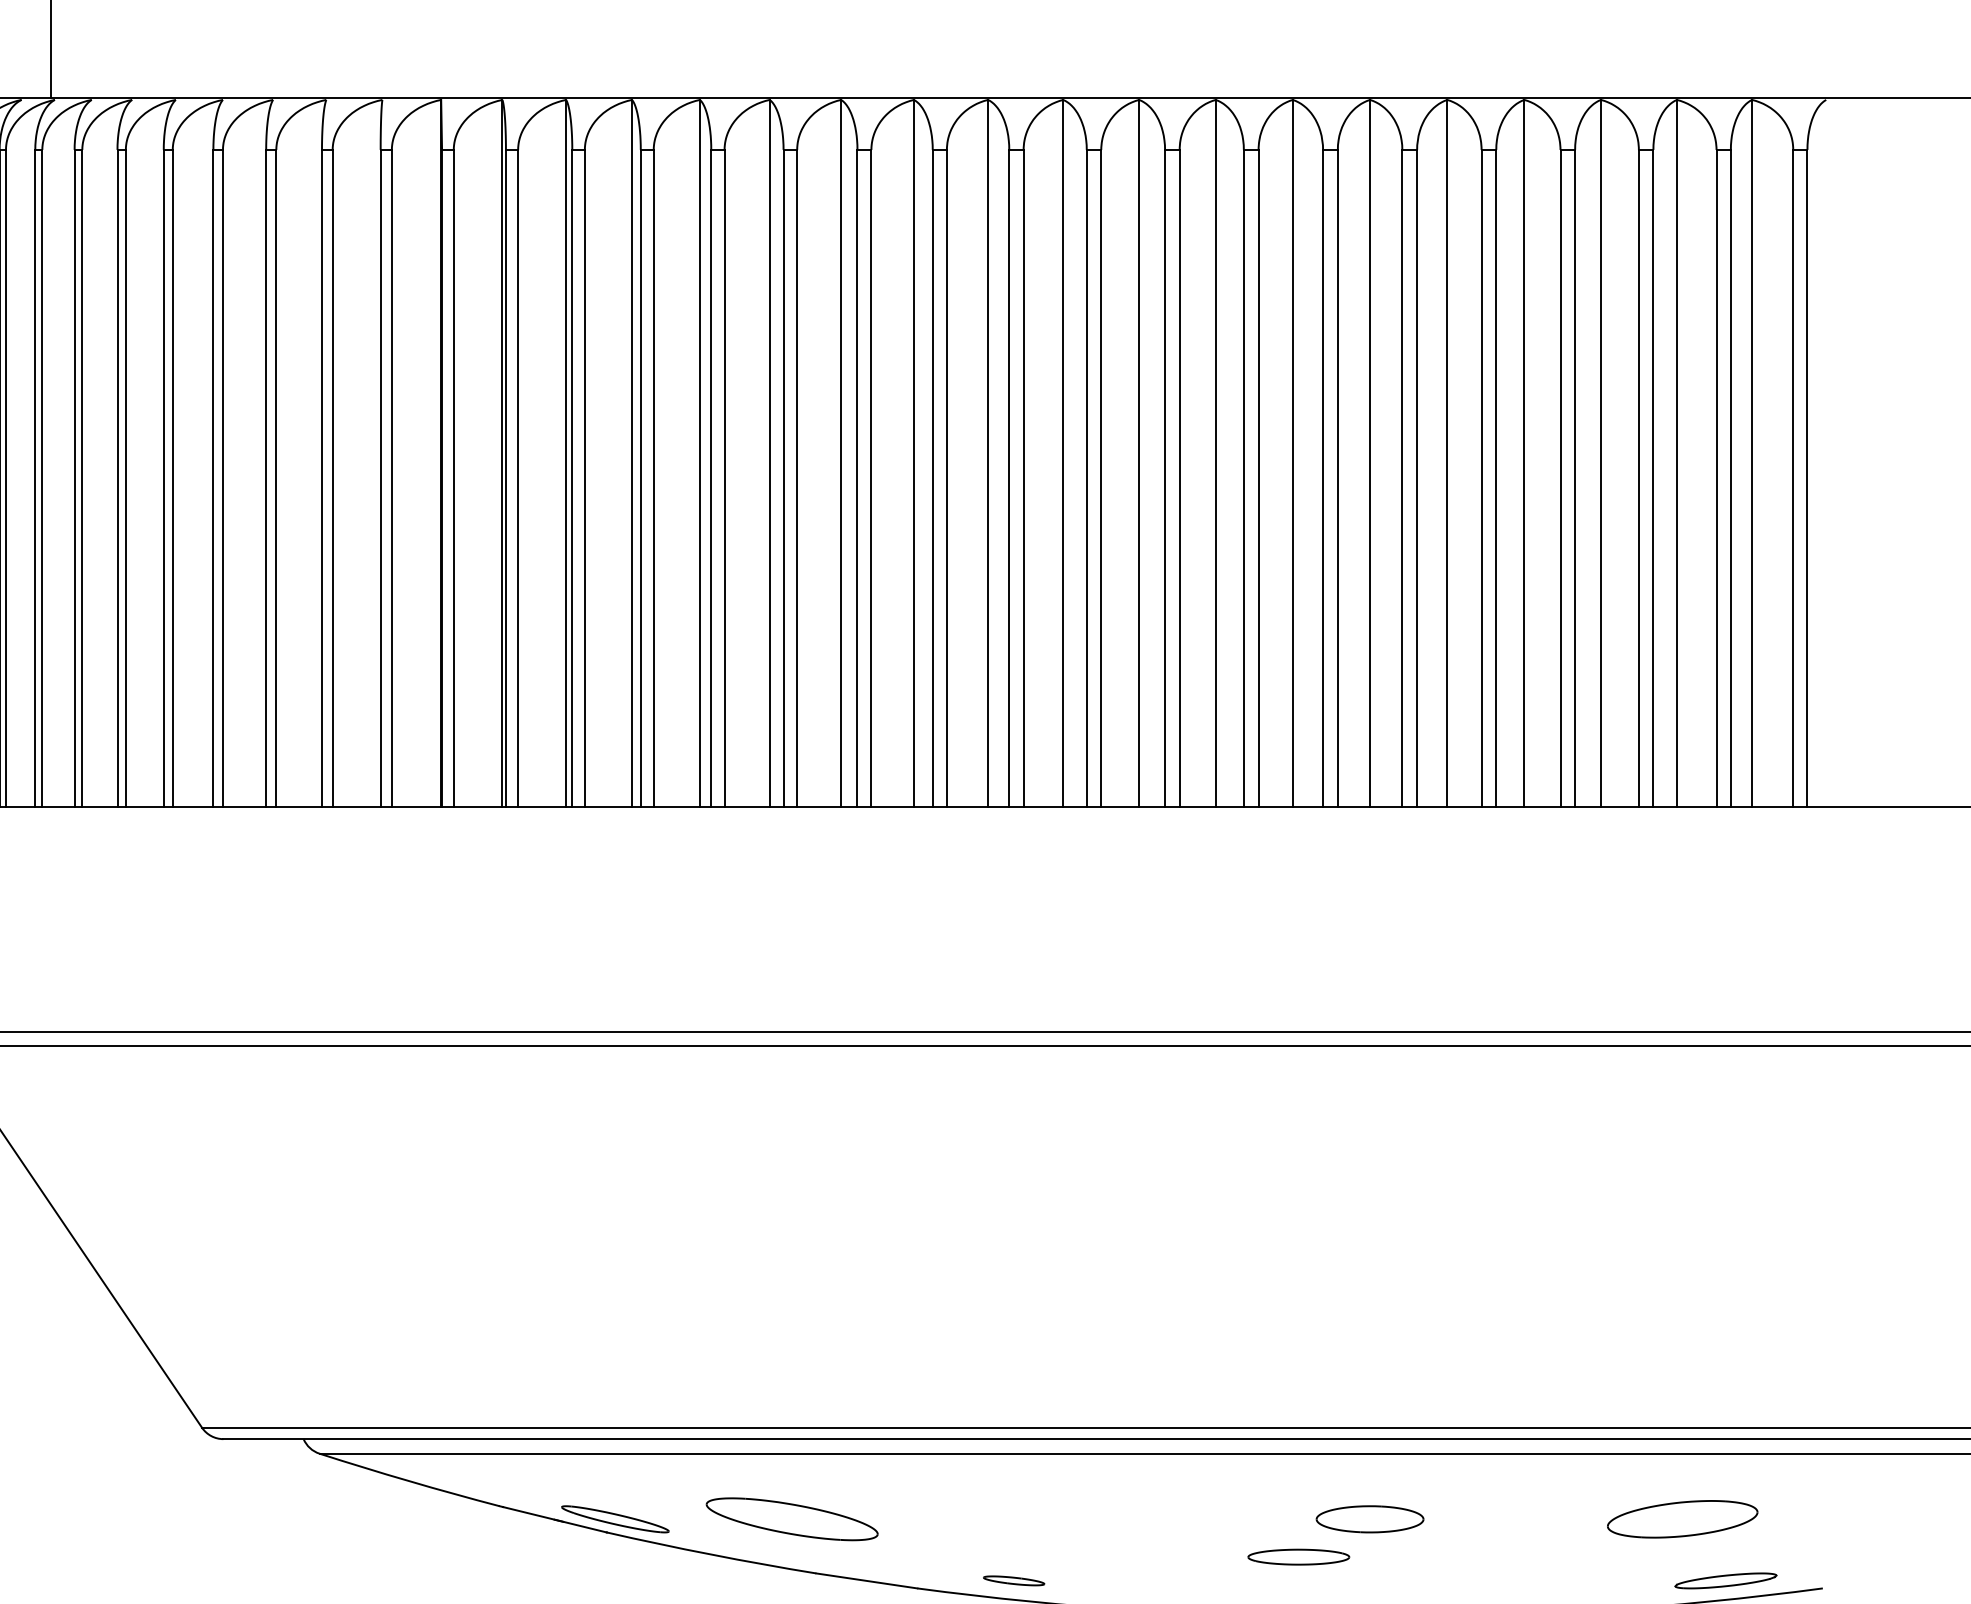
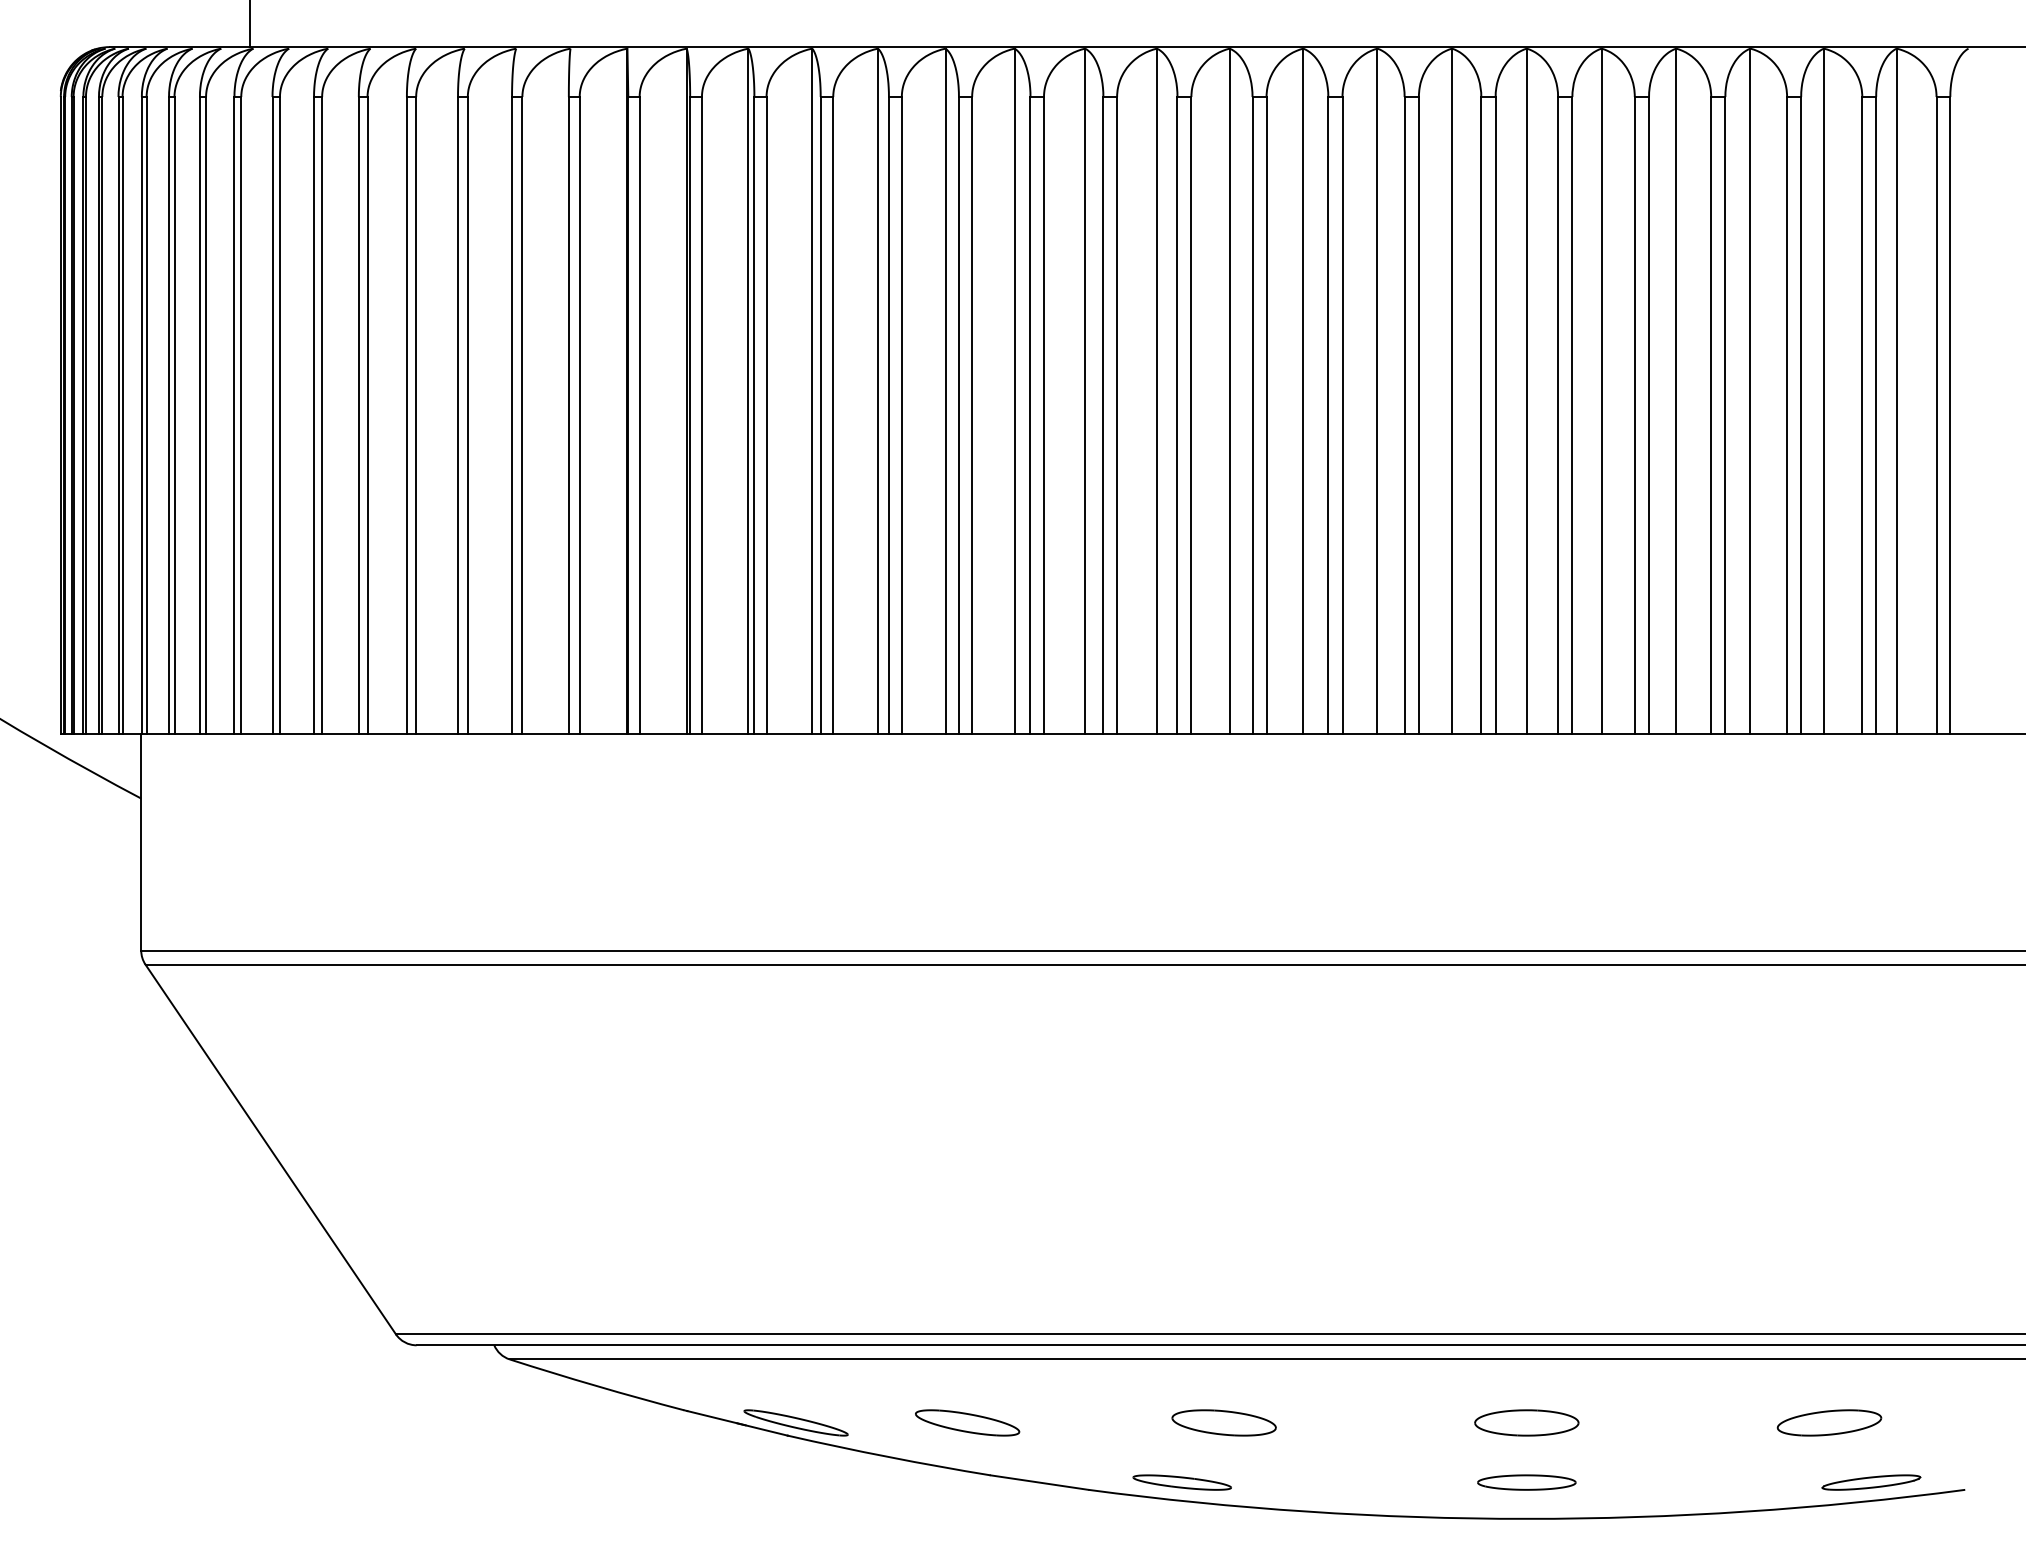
part: (792, 1518) -> (967, 1422), size x0.62
part: (1056, 1518) -> (1223, 1422), added
part: (1682, 1518) -> (1829, 1422), size x0.71
part: (1298, 1557) -> (1526, 1482), moved
part: (1013, 1580) -> (1181, 1482), size x1.67

